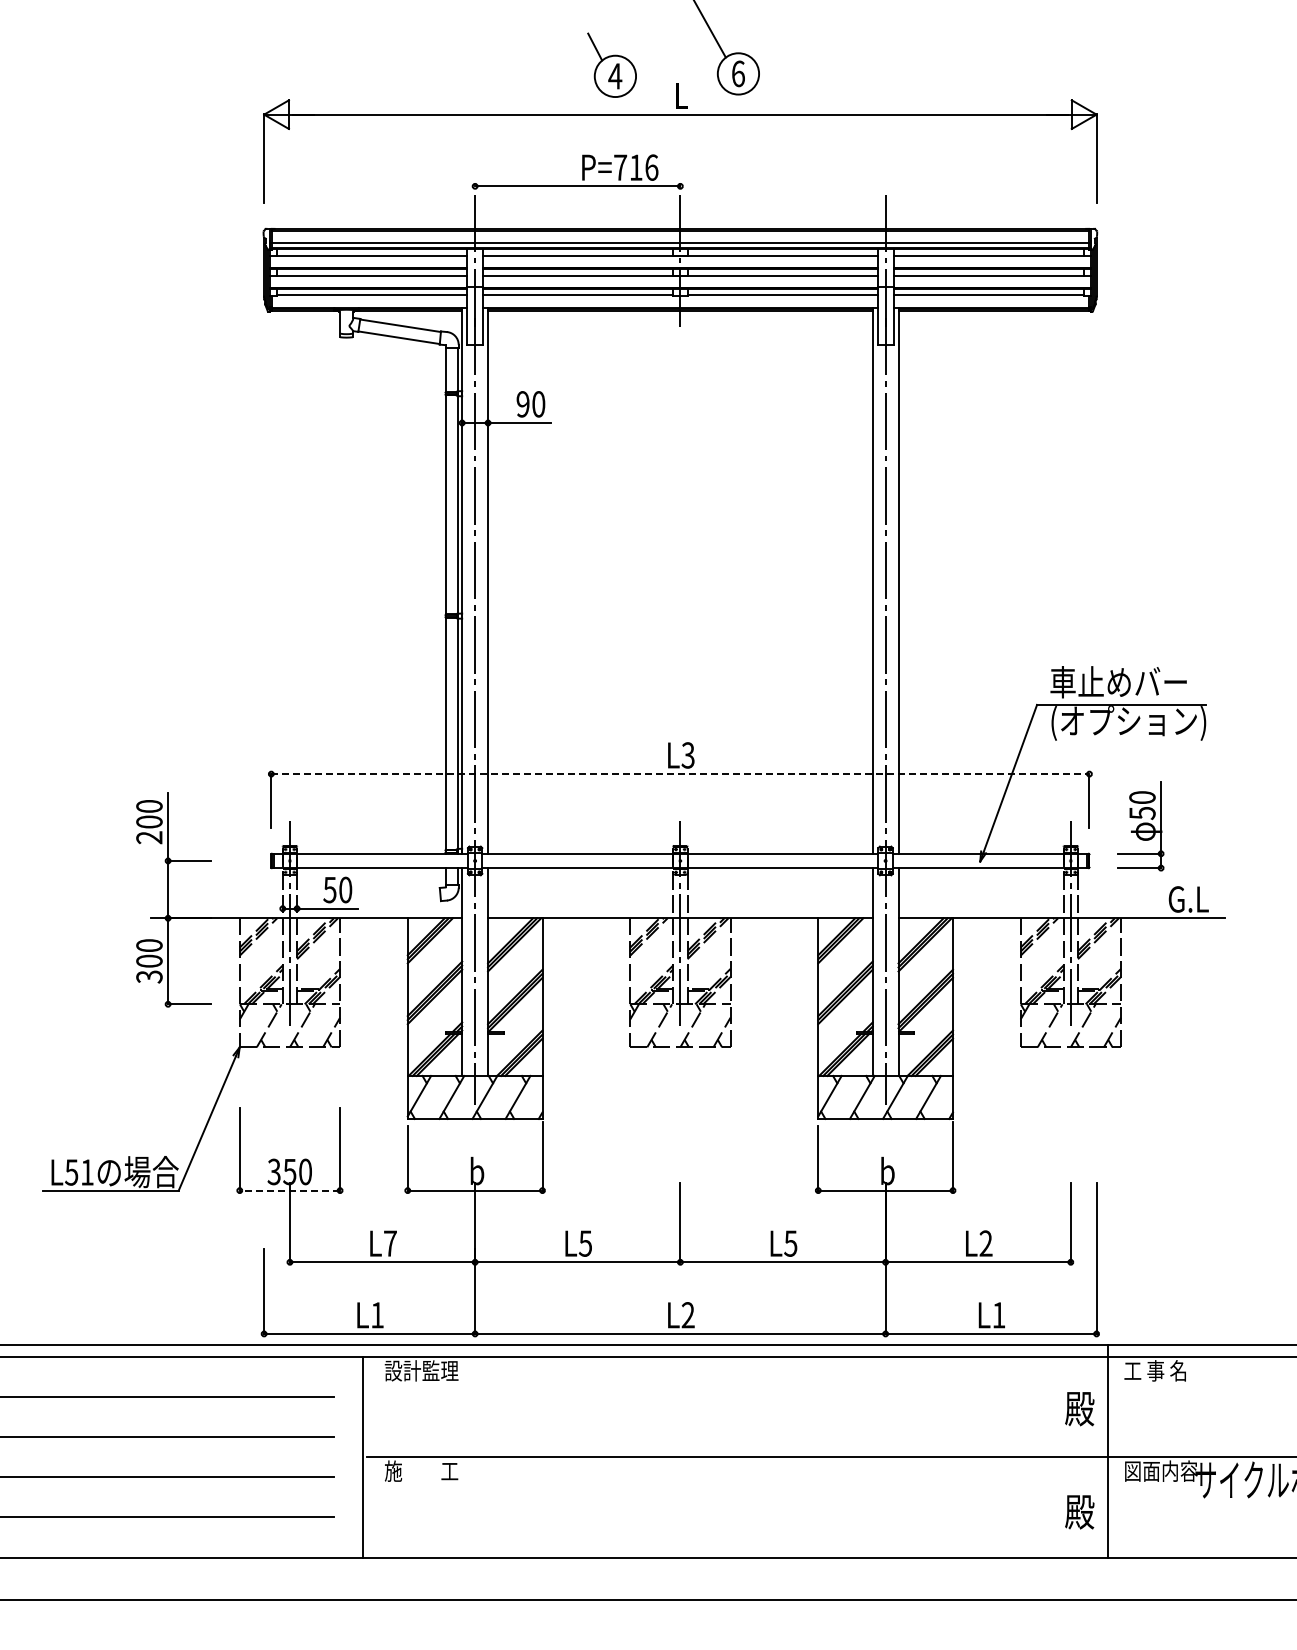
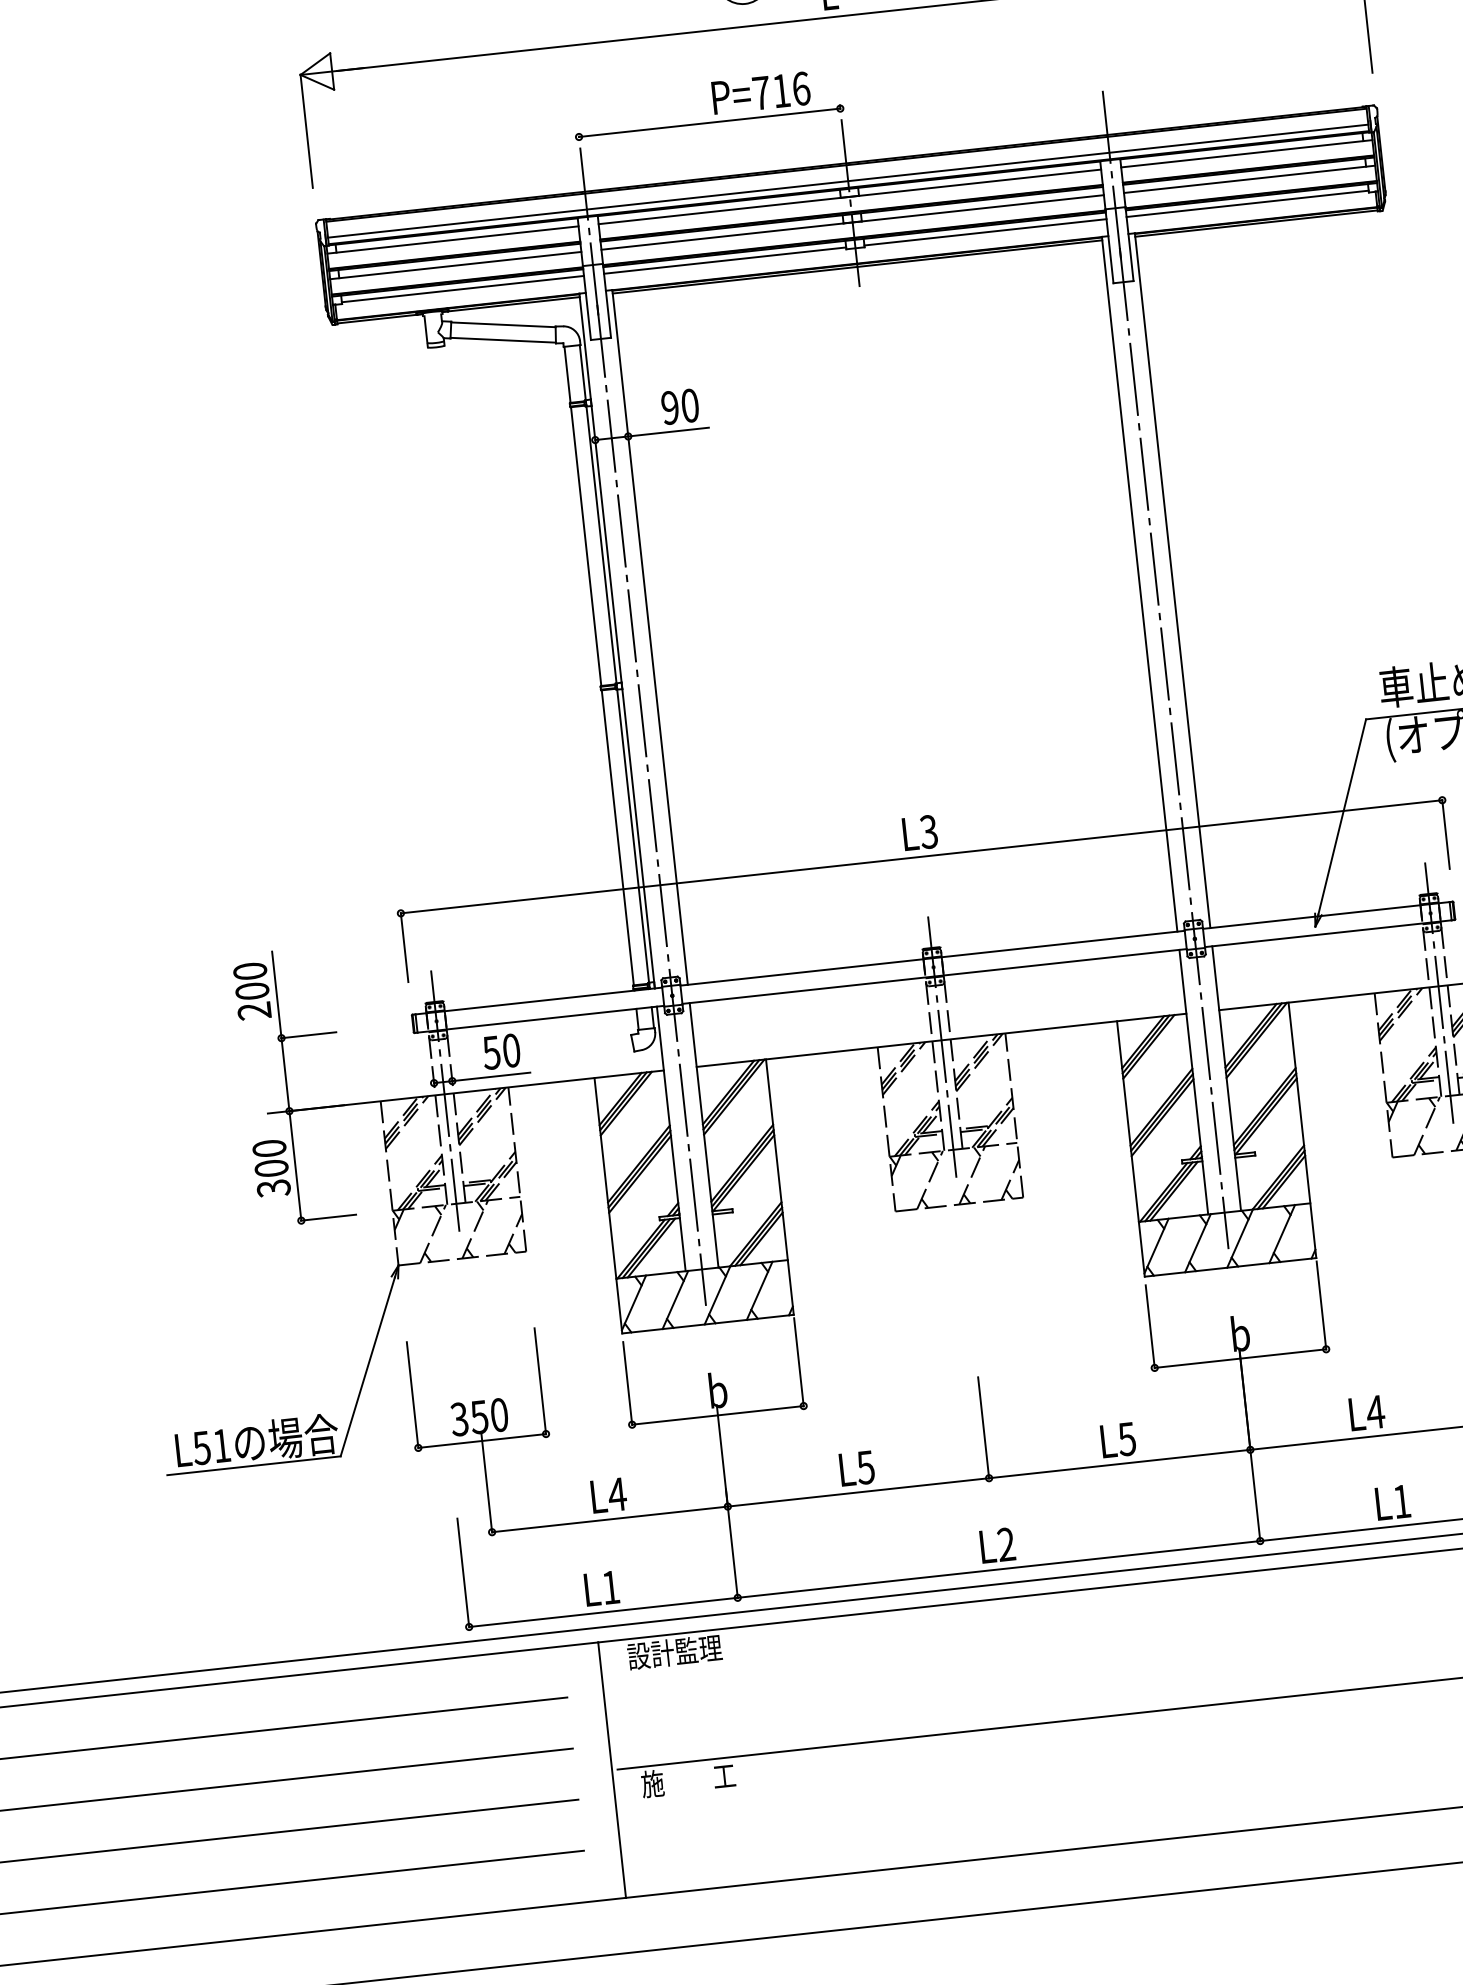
line: (680, 774) -> (921, 857), dashed -> solid
line: (289, 1190) -> (481, 1440), dashed -> solid
text: (390, 1243) -> (617, 1494), L7 -> L4
text: (986, 1243) -> (1376, 1411), L2 -> L4

